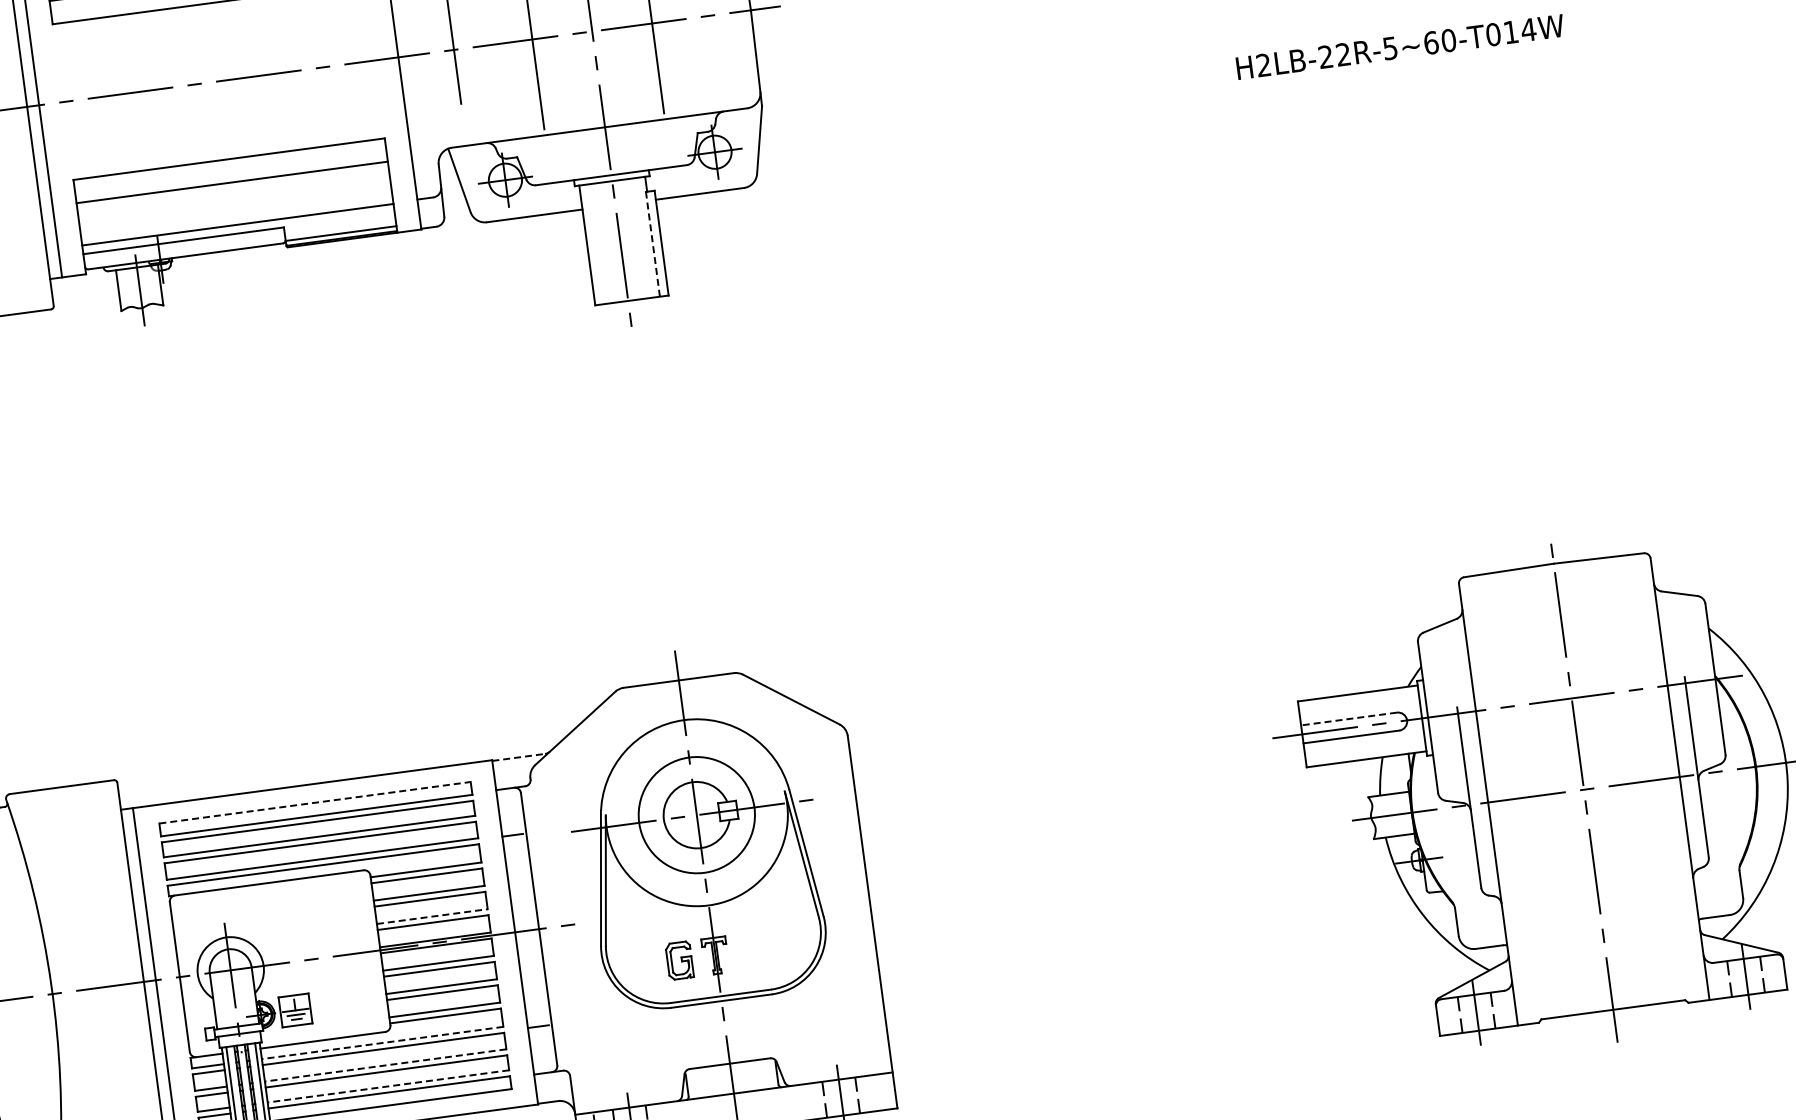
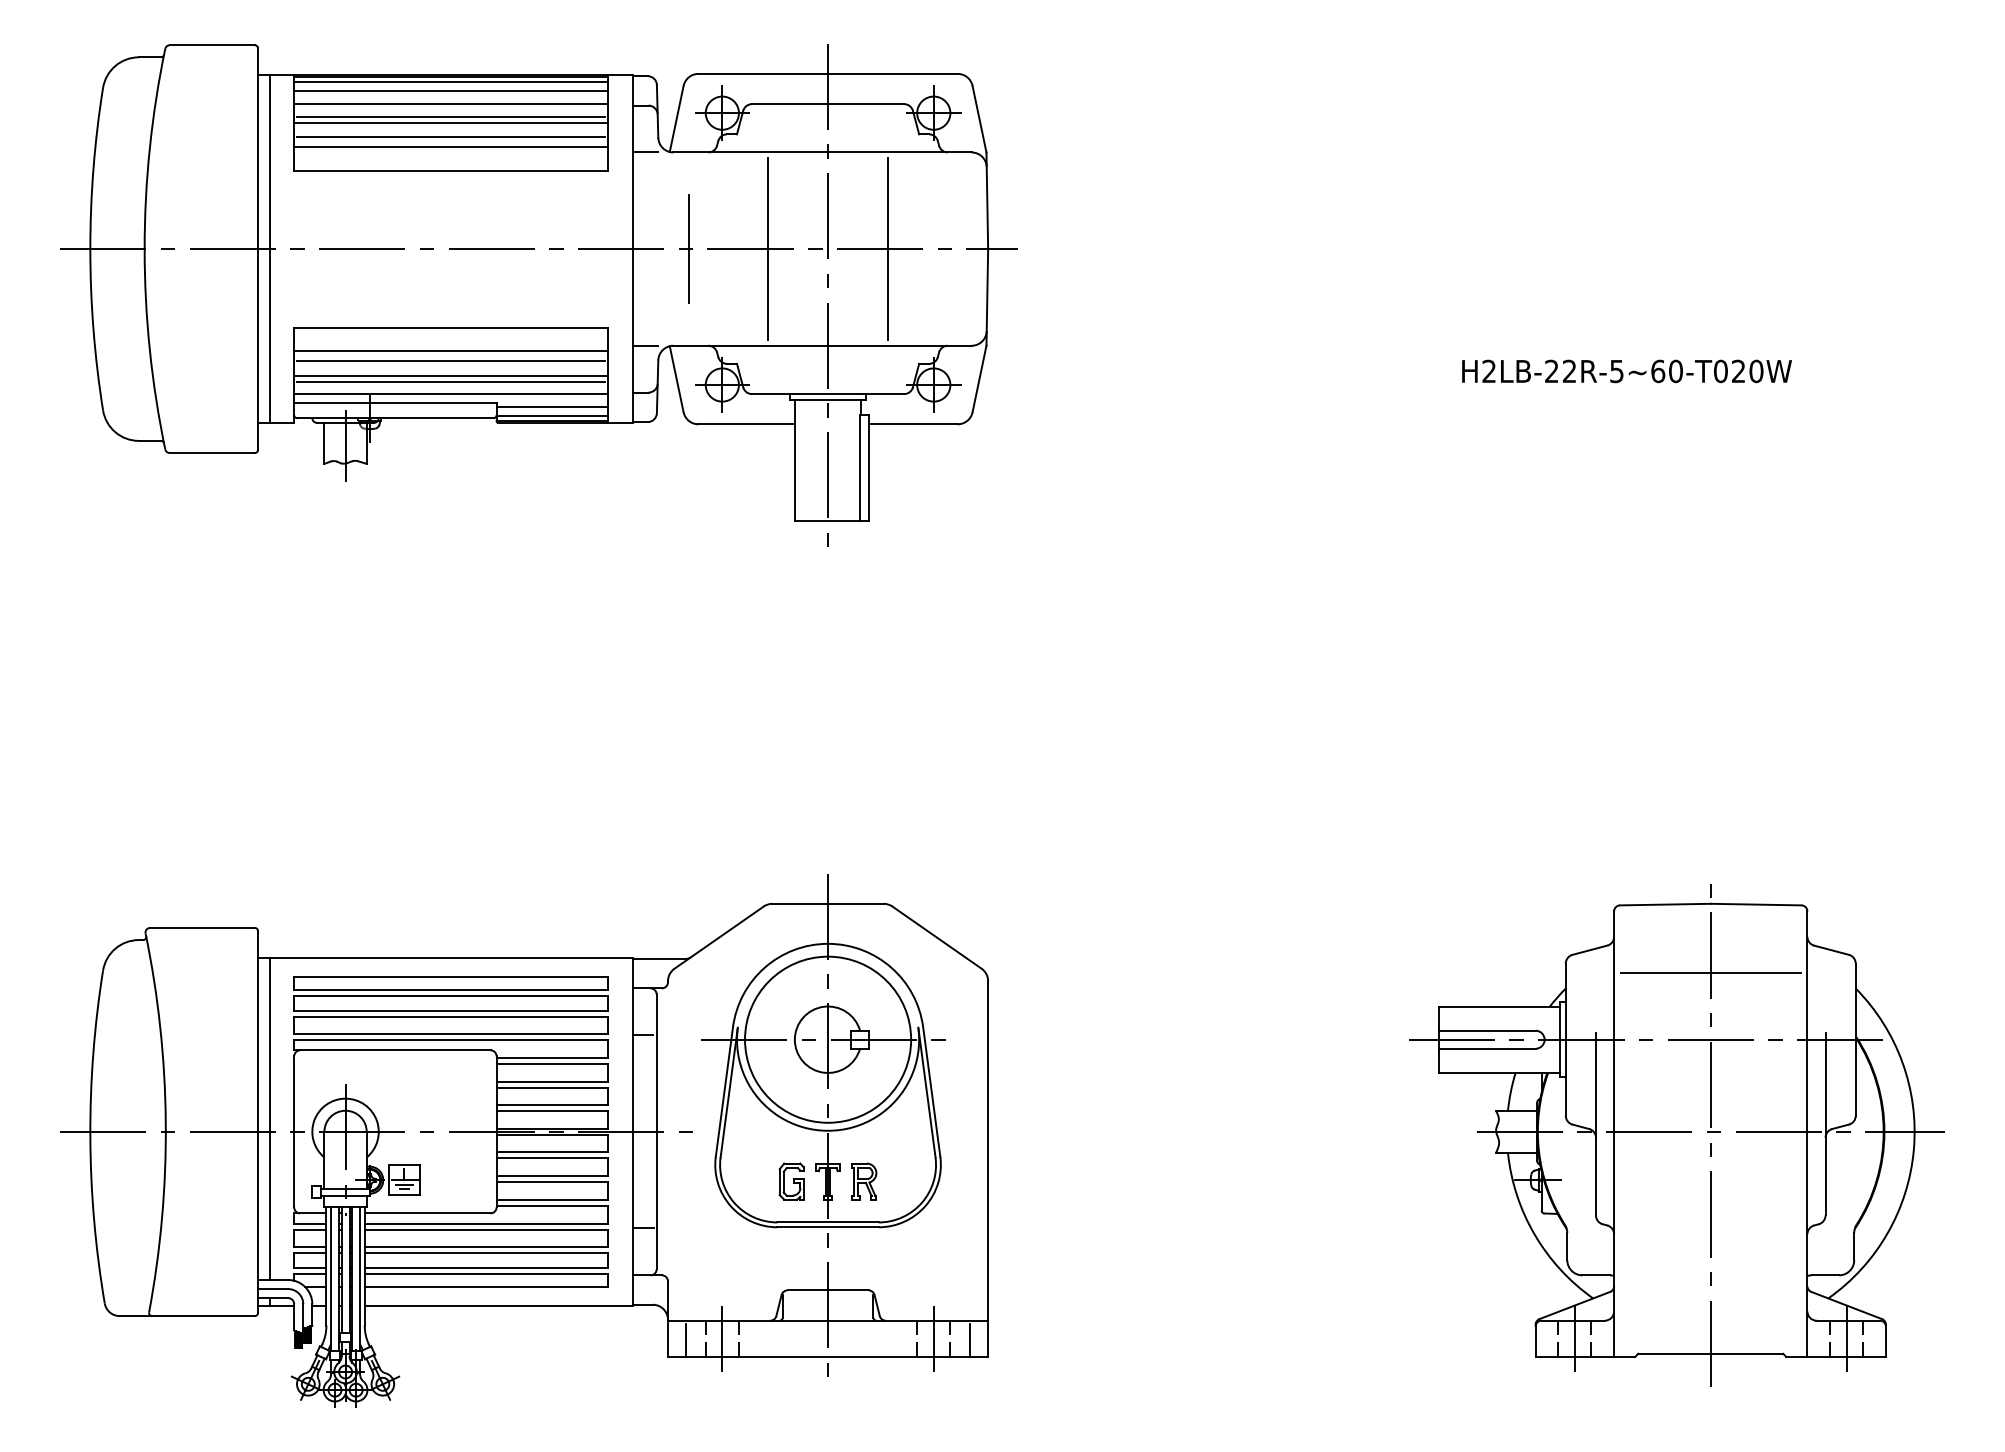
text: (1519, 31) -> (1747, 371), H2LB-22R-5~60-T014W -> H2LB-22R-5~60-T020W
line: (423, 151) -> (644, 345), added
line: (233, 192) -> (451, 361), added
line: (235, 206) -> (451, 375), added
line: (236, 212) -> (451, 381), added
line: (340, 224) -> (552, 407), added
line: (653, 244) -> (860, 468), dashed -> solid
line: (1562, 632) -> (1710, 973), added
line: (1348, 718) -> (1486, 1030), dashed -> solid
line: (518, 756) -> (659, 958), dashed -> solid
line: (315, 802) -> (451, 976), dashed -> solid
circle: (697, 814) -> (828, 1039), size x1.43
line: (432, 916) -> (552, 1105), dashed -> solid
part: (751, 950) -> (864, 1181), added
line: (382, 1042) -> (486, 1223), dashed -> solid
line: (385, 1065) -> (486, 1246), dashed -> solid
line: (388, 1086) -> (486, 1267), dashed -> solid
line: (877, 1093) -> (970, 1339), added

